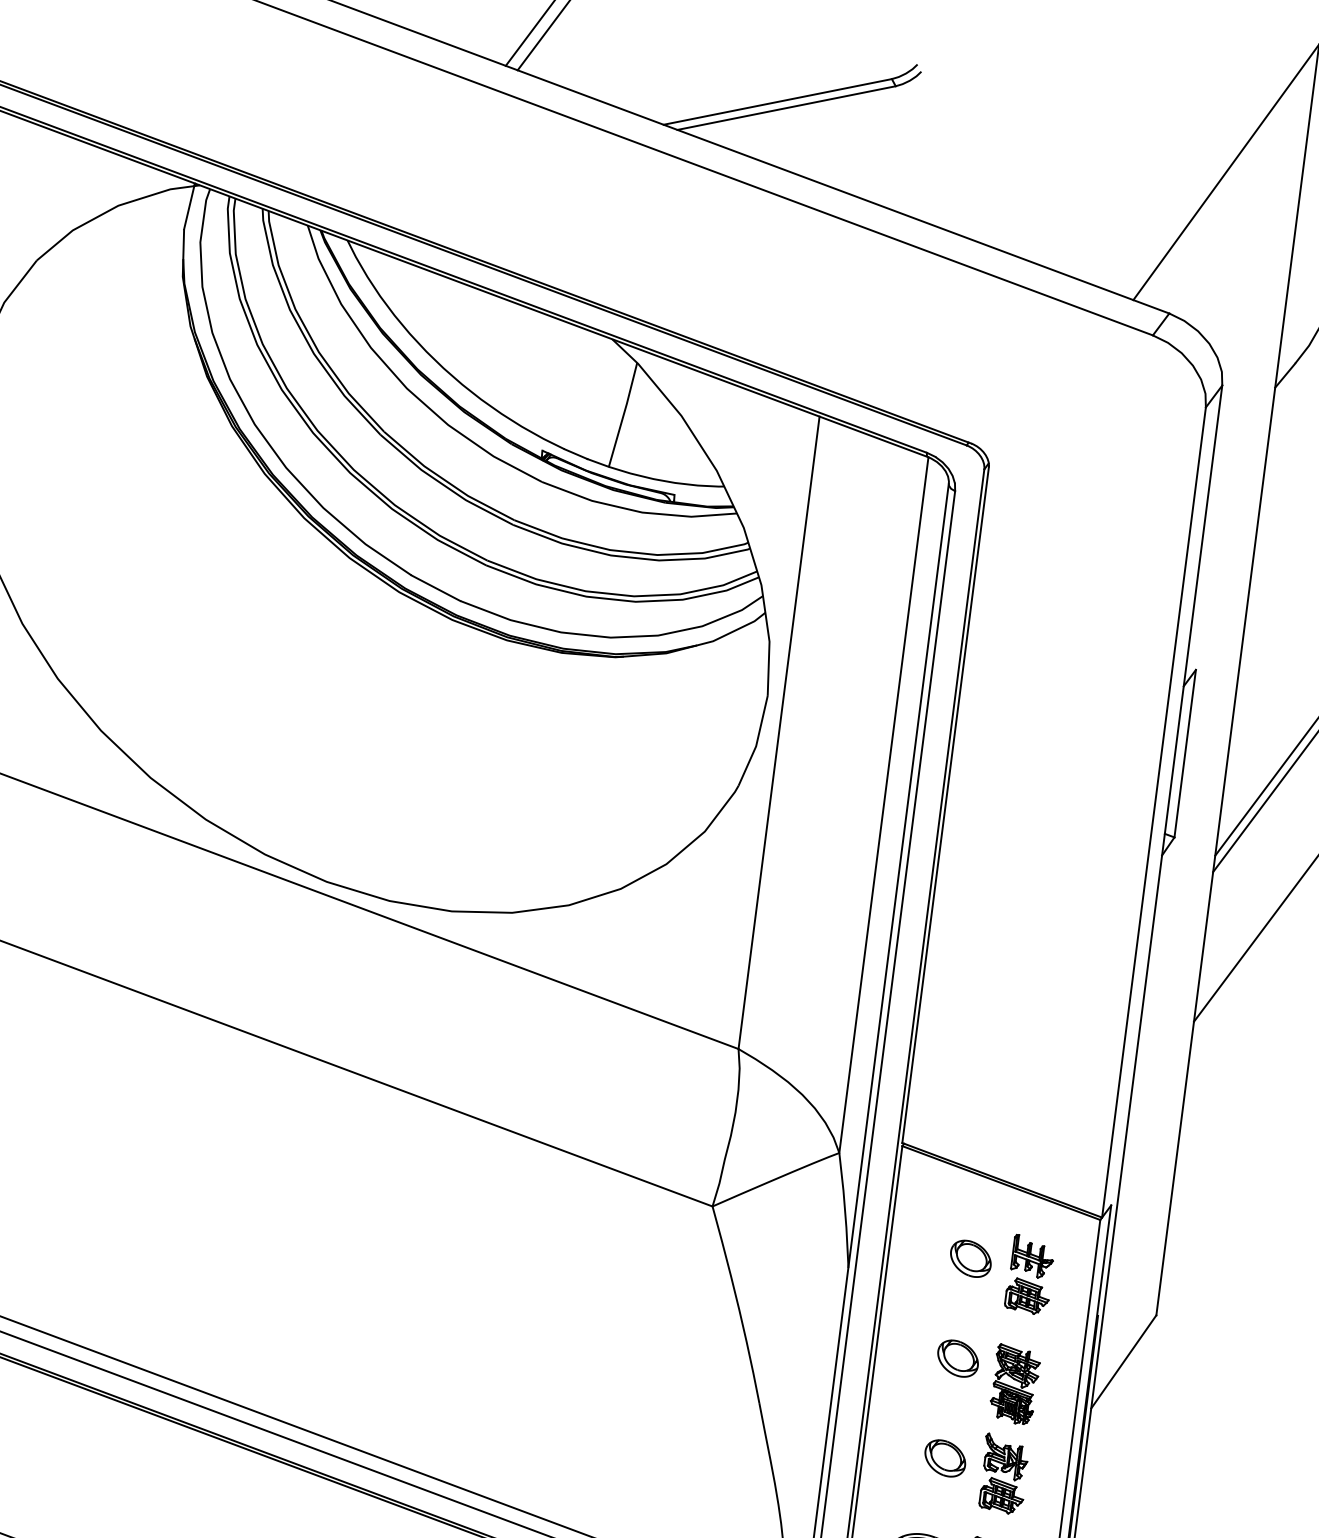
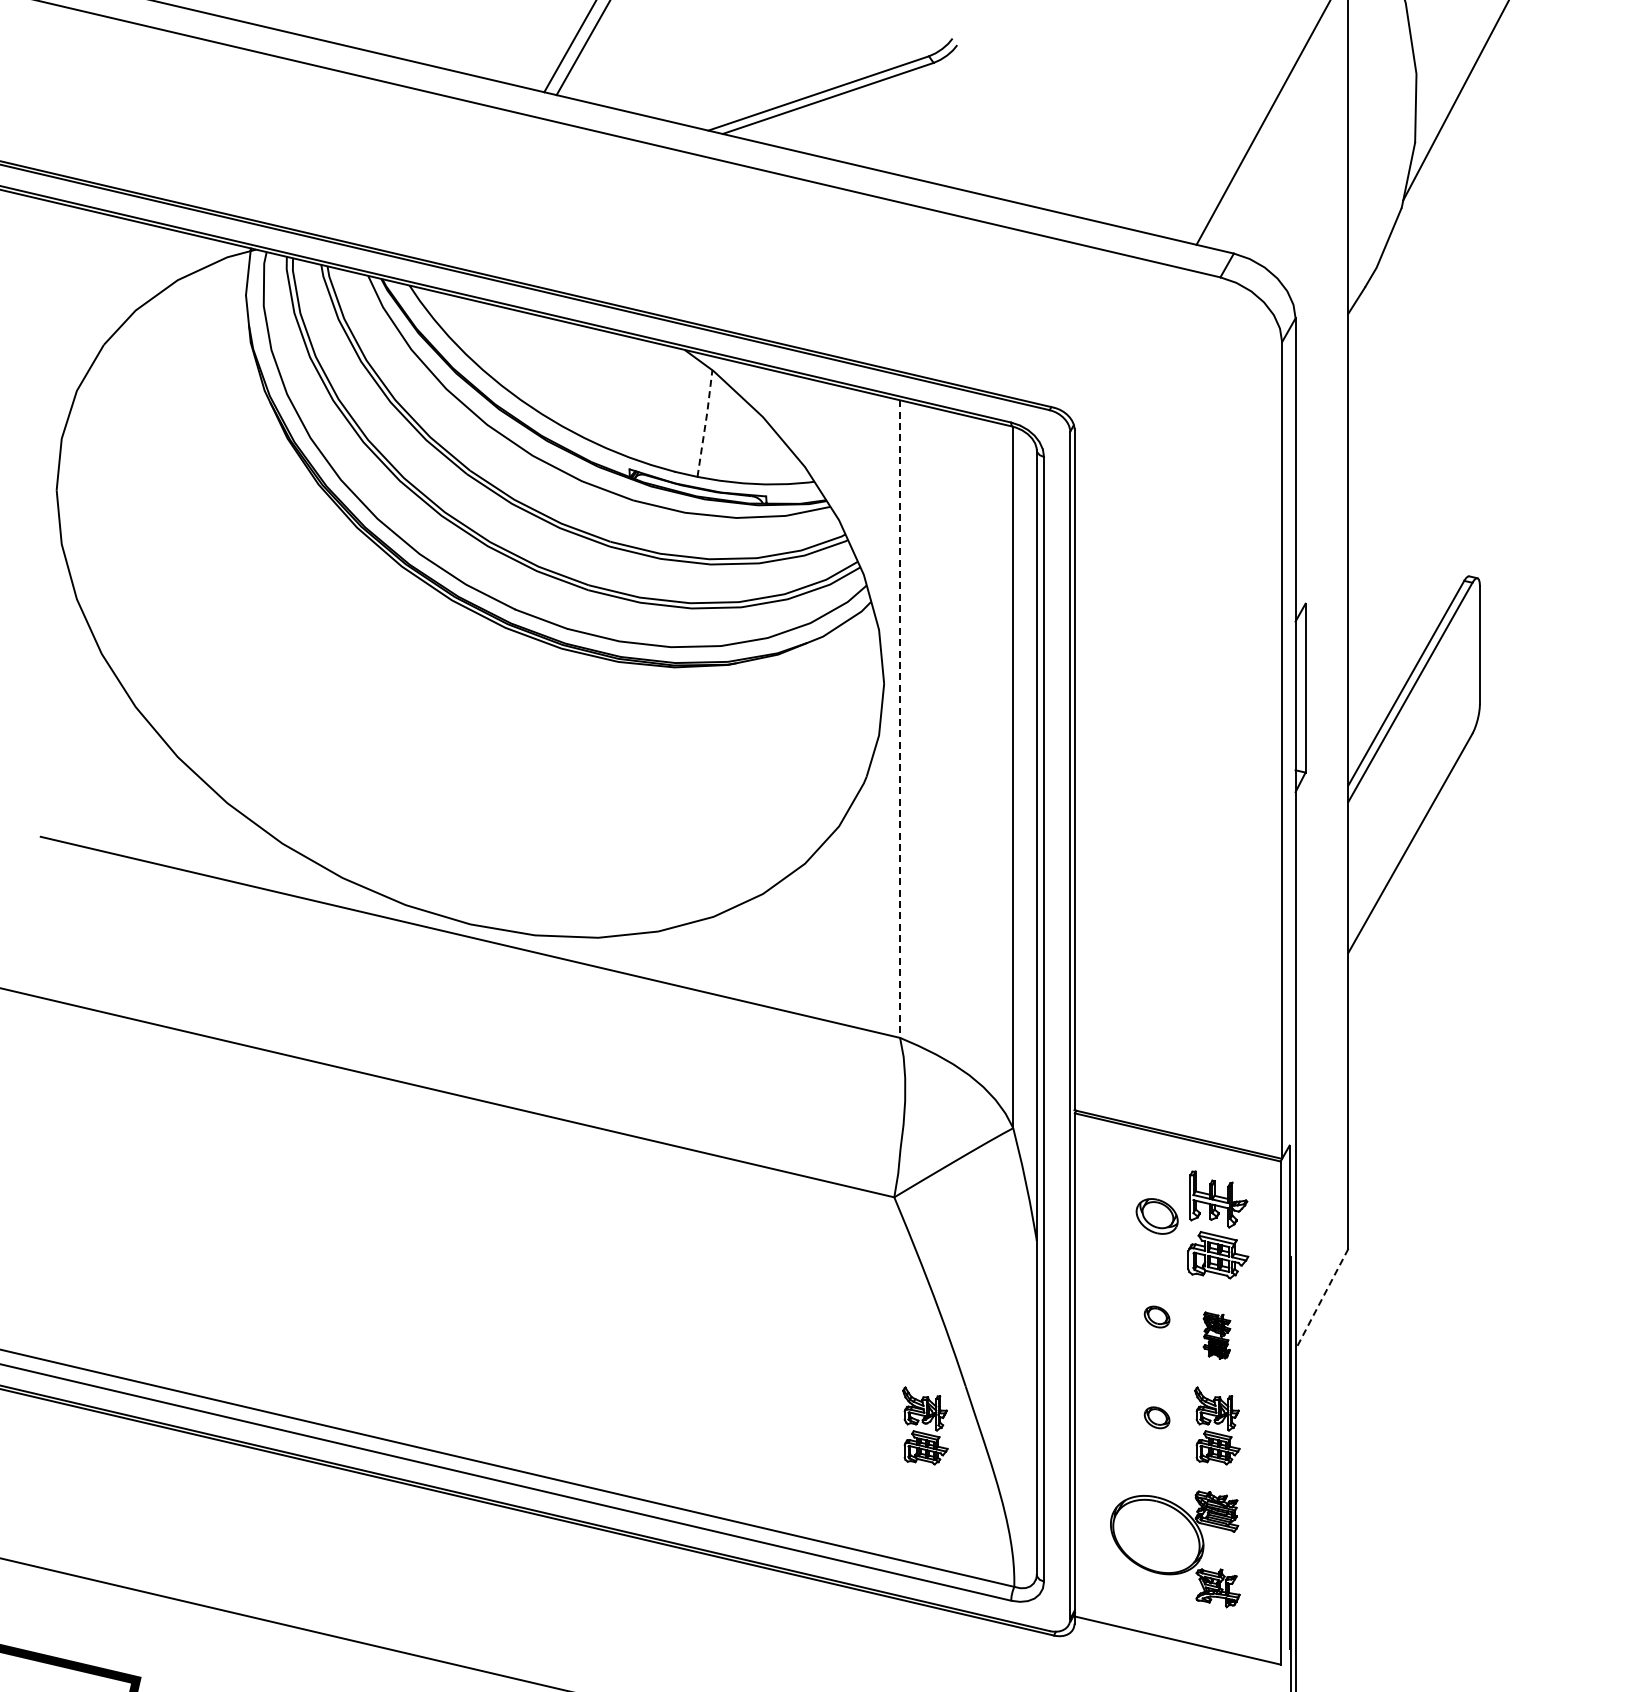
line: (623, 413) -> (705, 422), solid -> dashed
line: (779, 733) -> (900, 719), solid -> dashed
part: (1029, 1274) -> (1217, 1224), size x1.4
part: (957, 1357) -> (1156, 1316), size x0.6
line: (1123, 1362) -> (1321, 1299), solid -> dashed
part: (1014, 1384) -> (1216, 1335), size x0.6
part: (714, 1436) -> (925, 1425), added
part: (944, 1458) -> (1156, 1417), size x0.6

